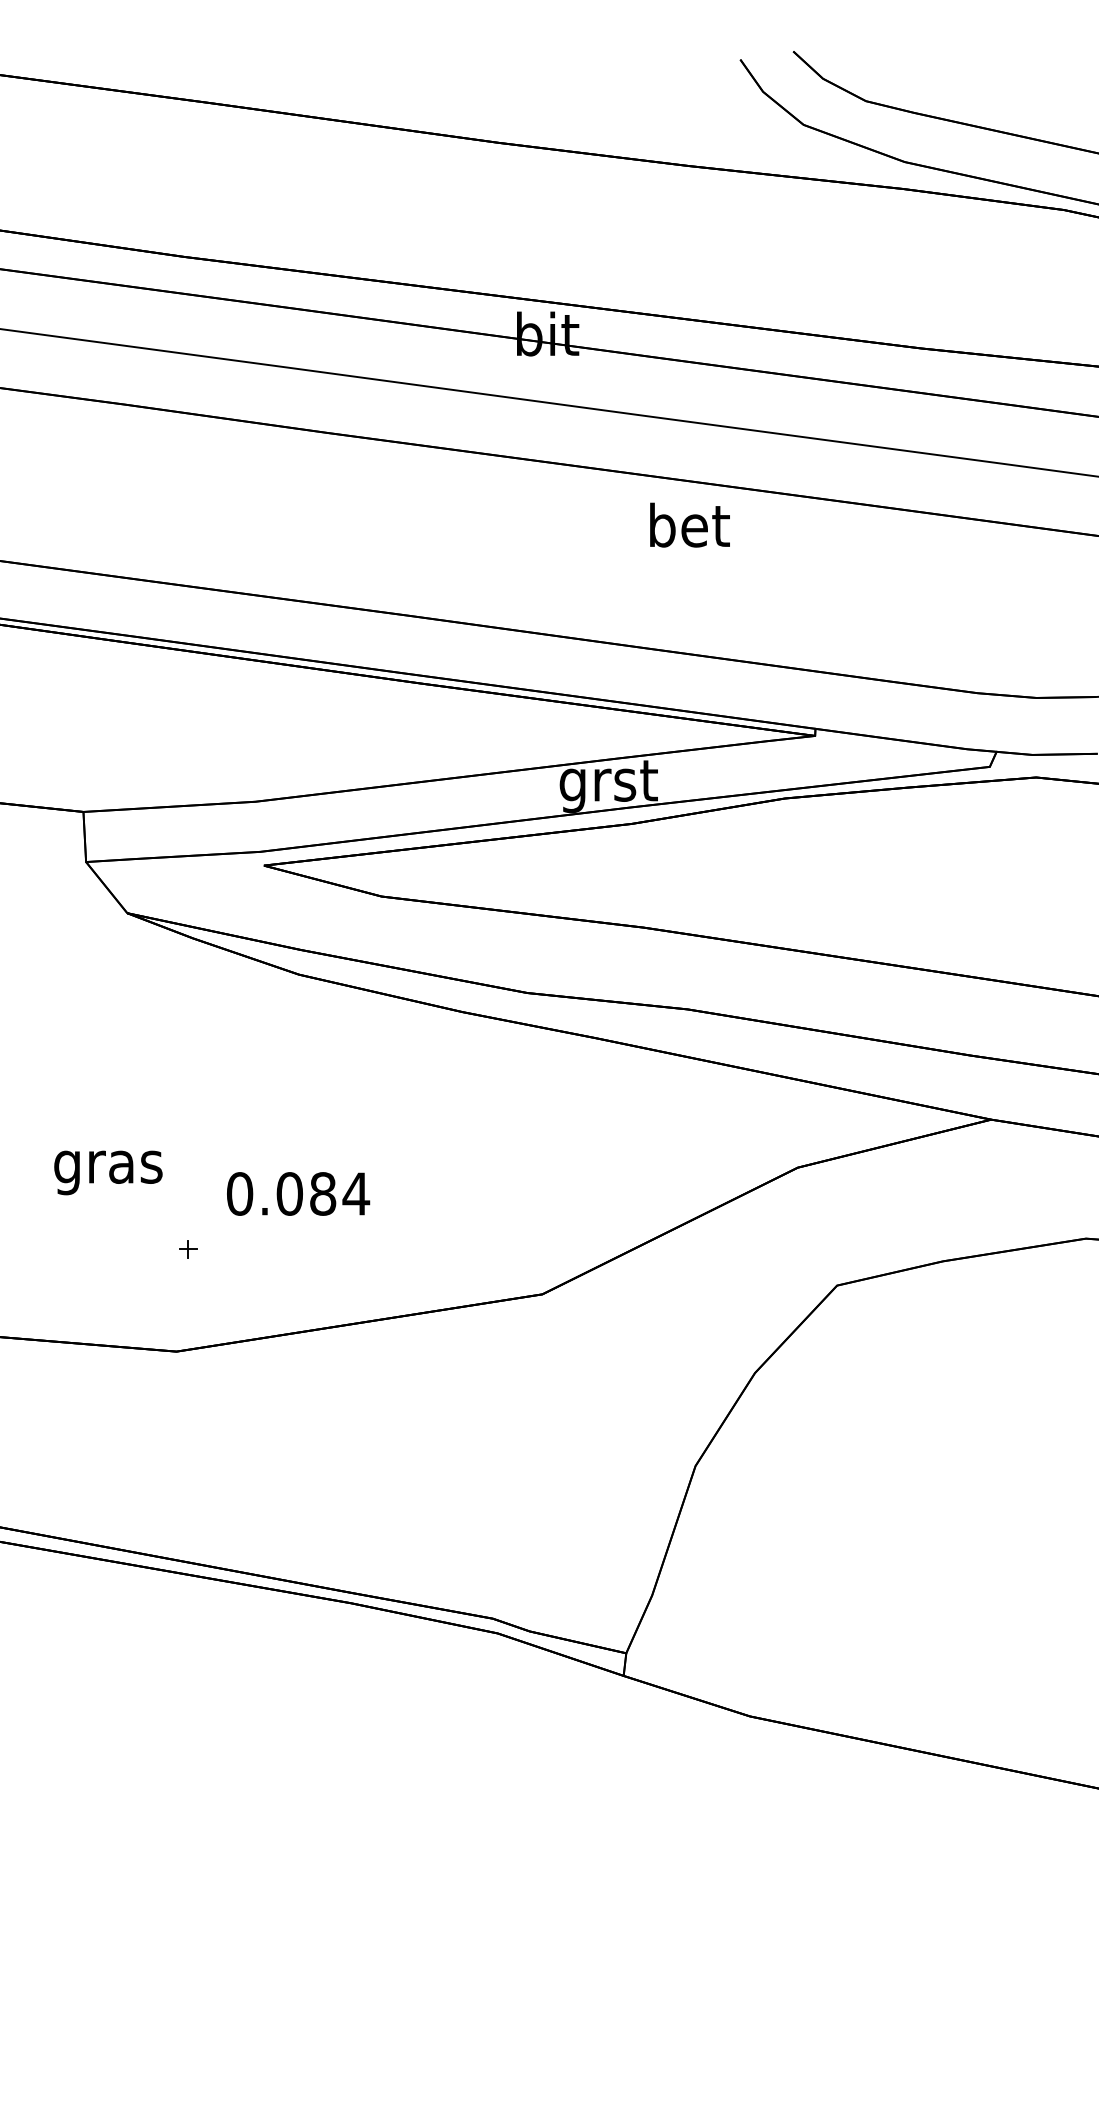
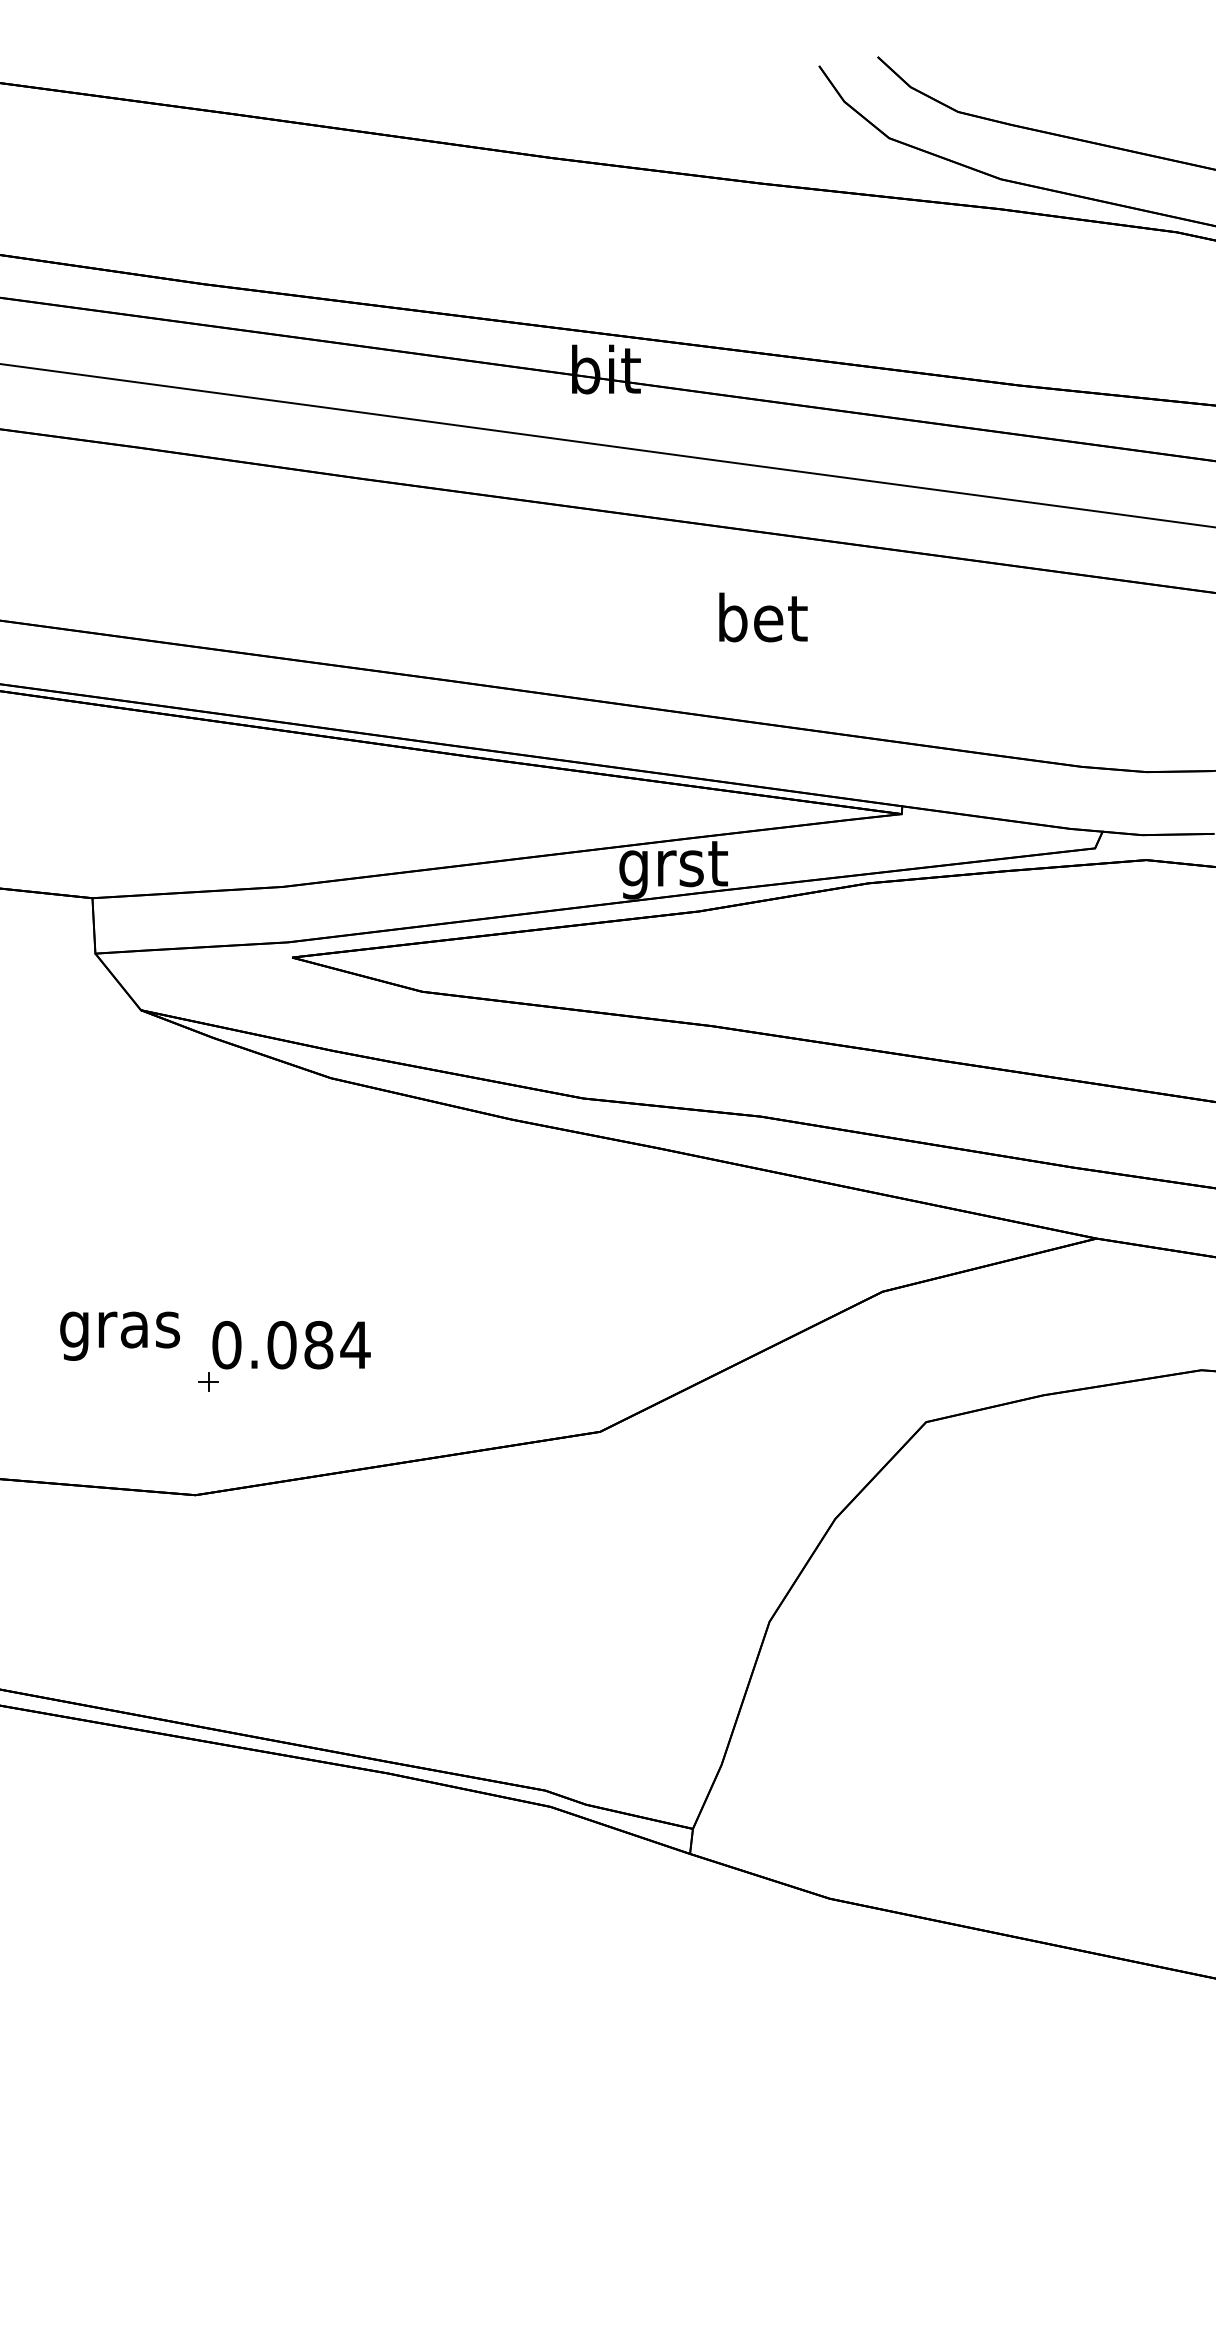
text: (689, 524) -> (762, 616), moved
text: (108, 1172) -> (120, 1335), moved
text: (298, 1193) -> (291, 1344), moved

